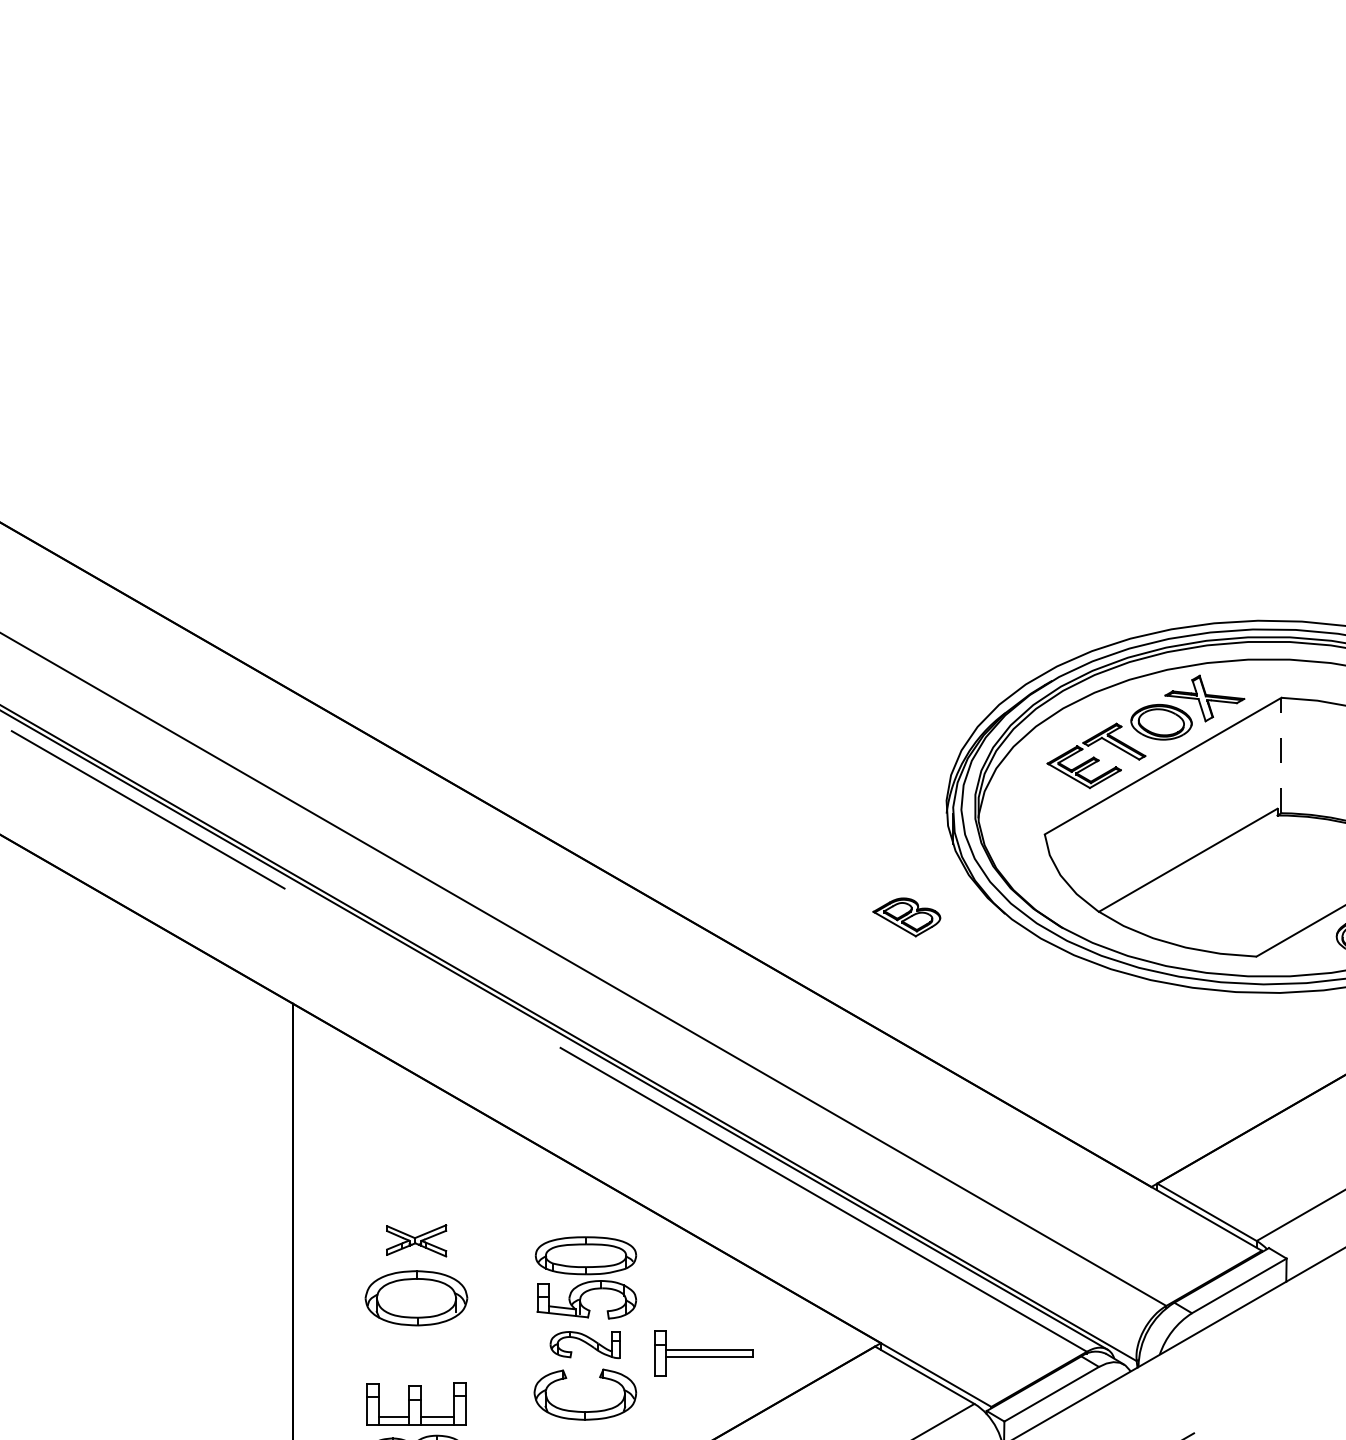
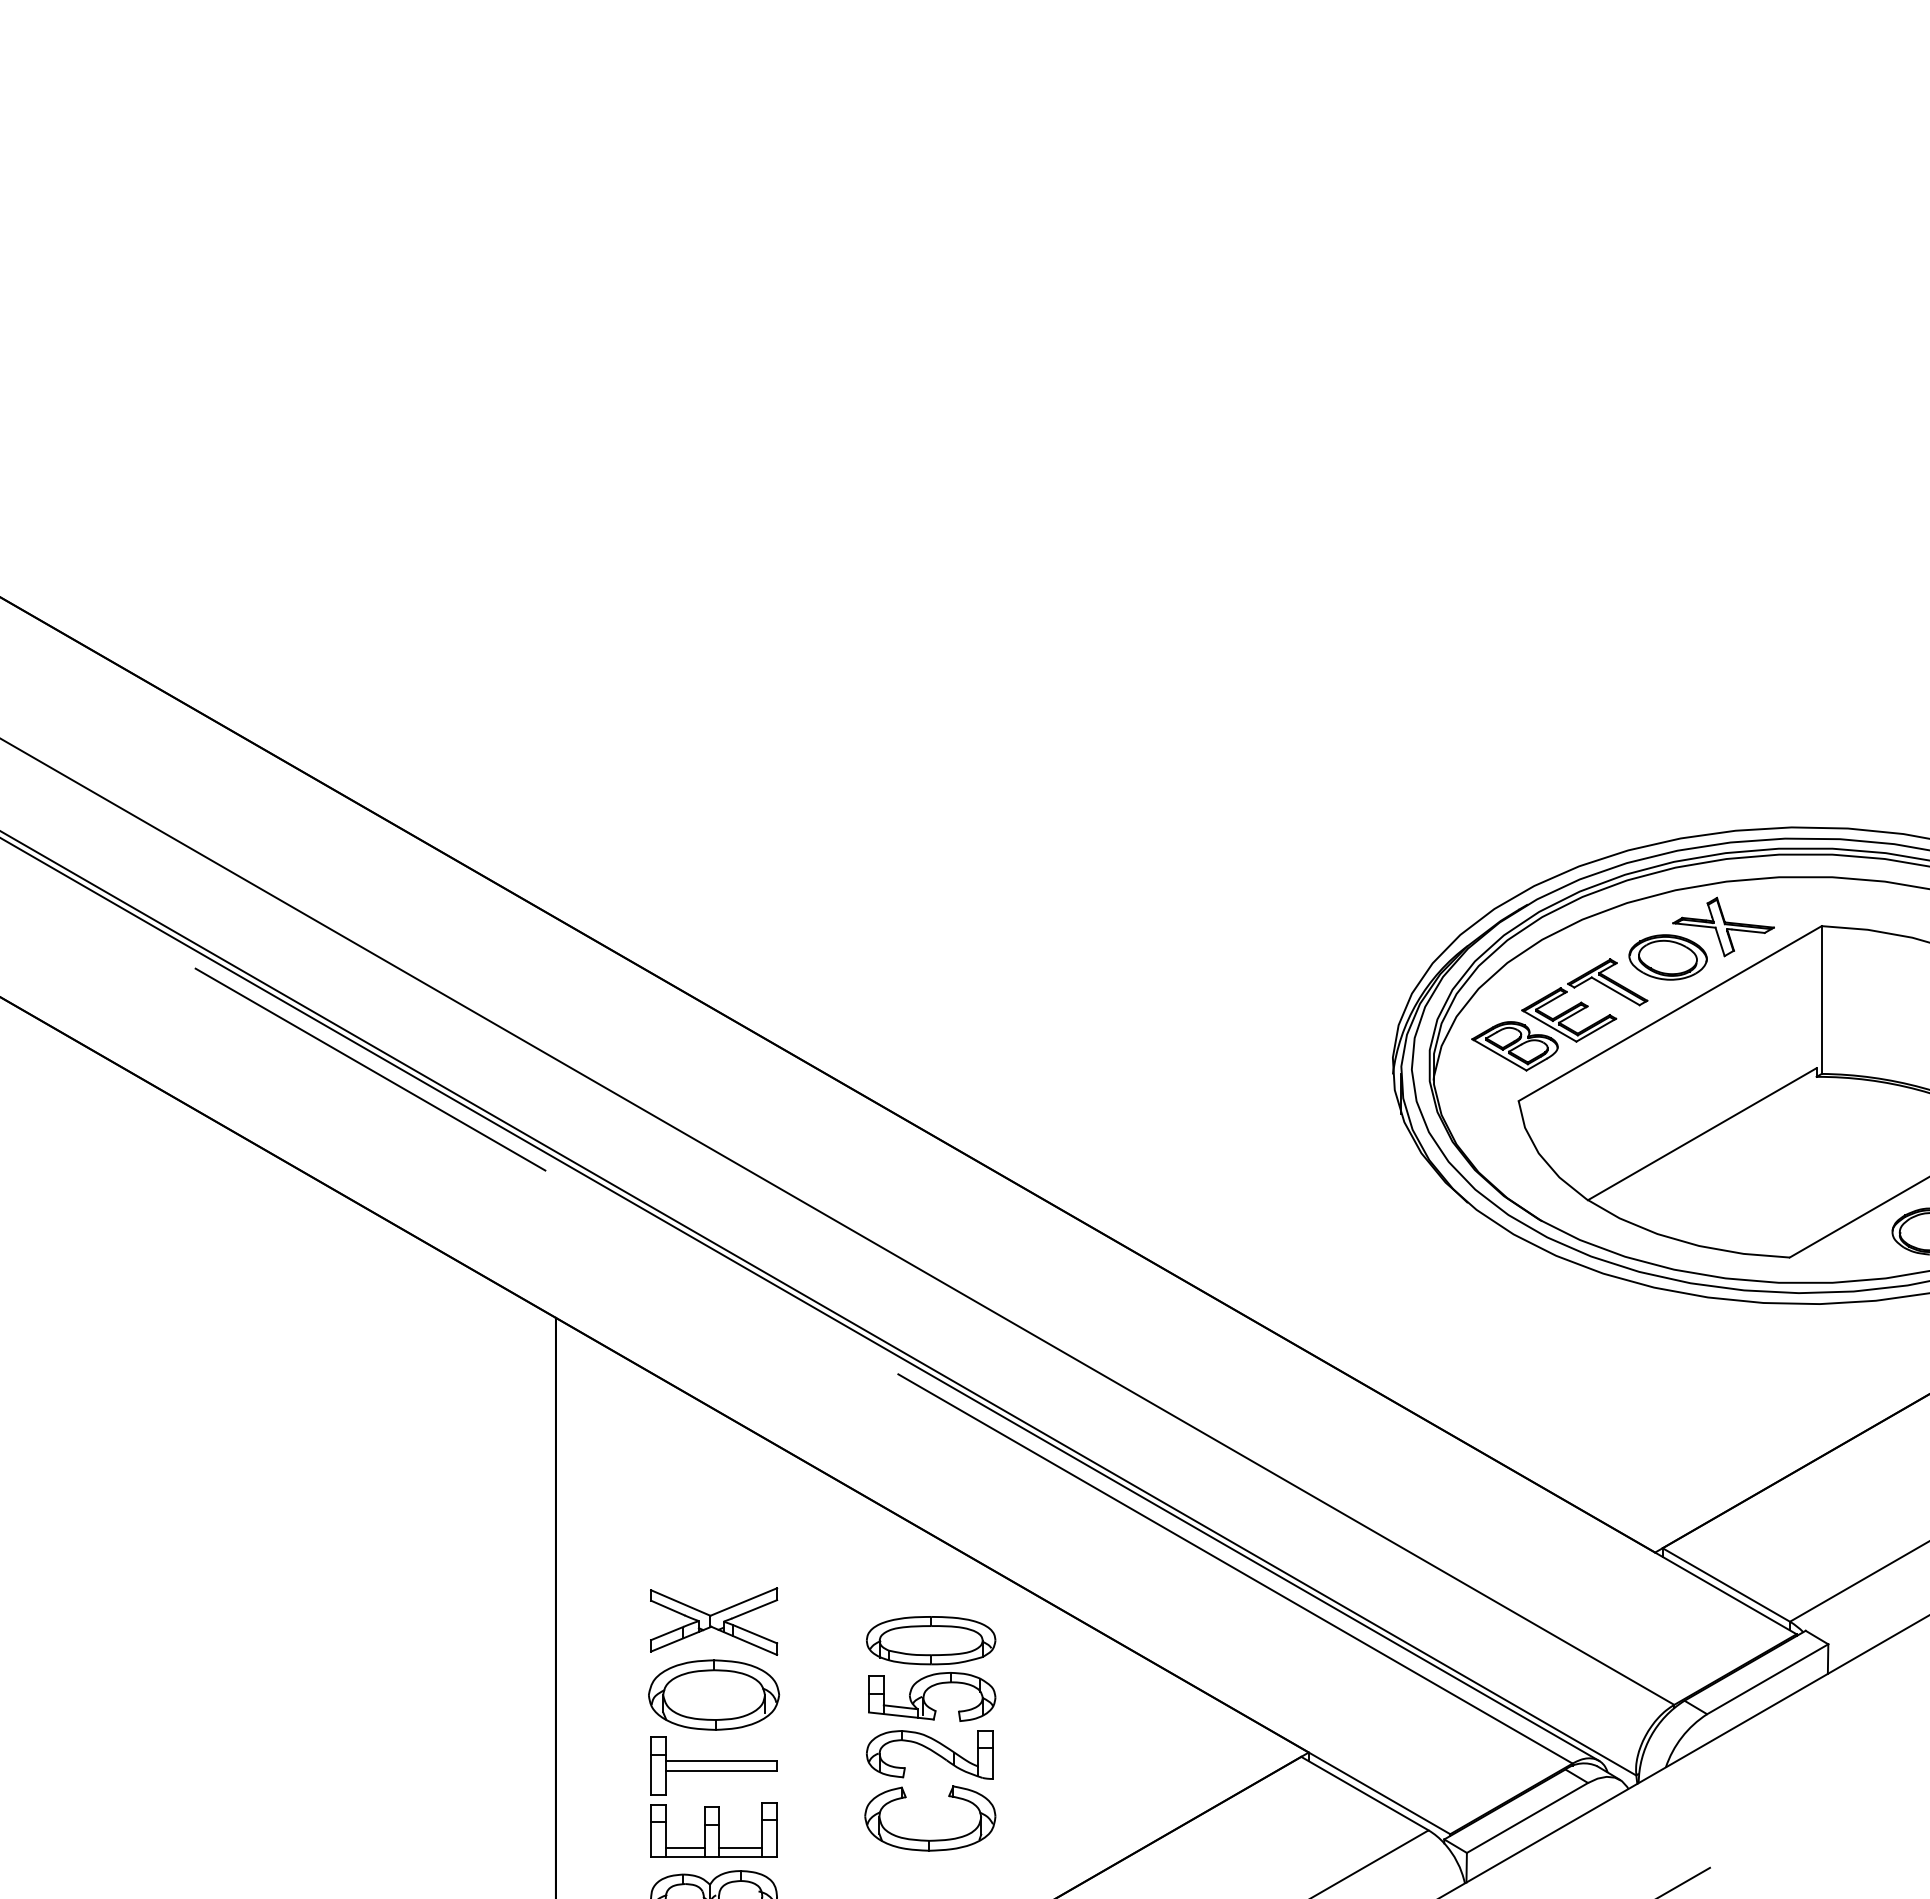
line: (1281, 755) -> (1821, 1000), dashed -> solid
part: (906, 917) -> (1514, 1046), moved
part: (416, 1240) -> (714, 1621), size x1.67
part: (584, 1344) -> (929, 1754), size x1.43
part: (703, 1353) -> (713, 1765), moved

